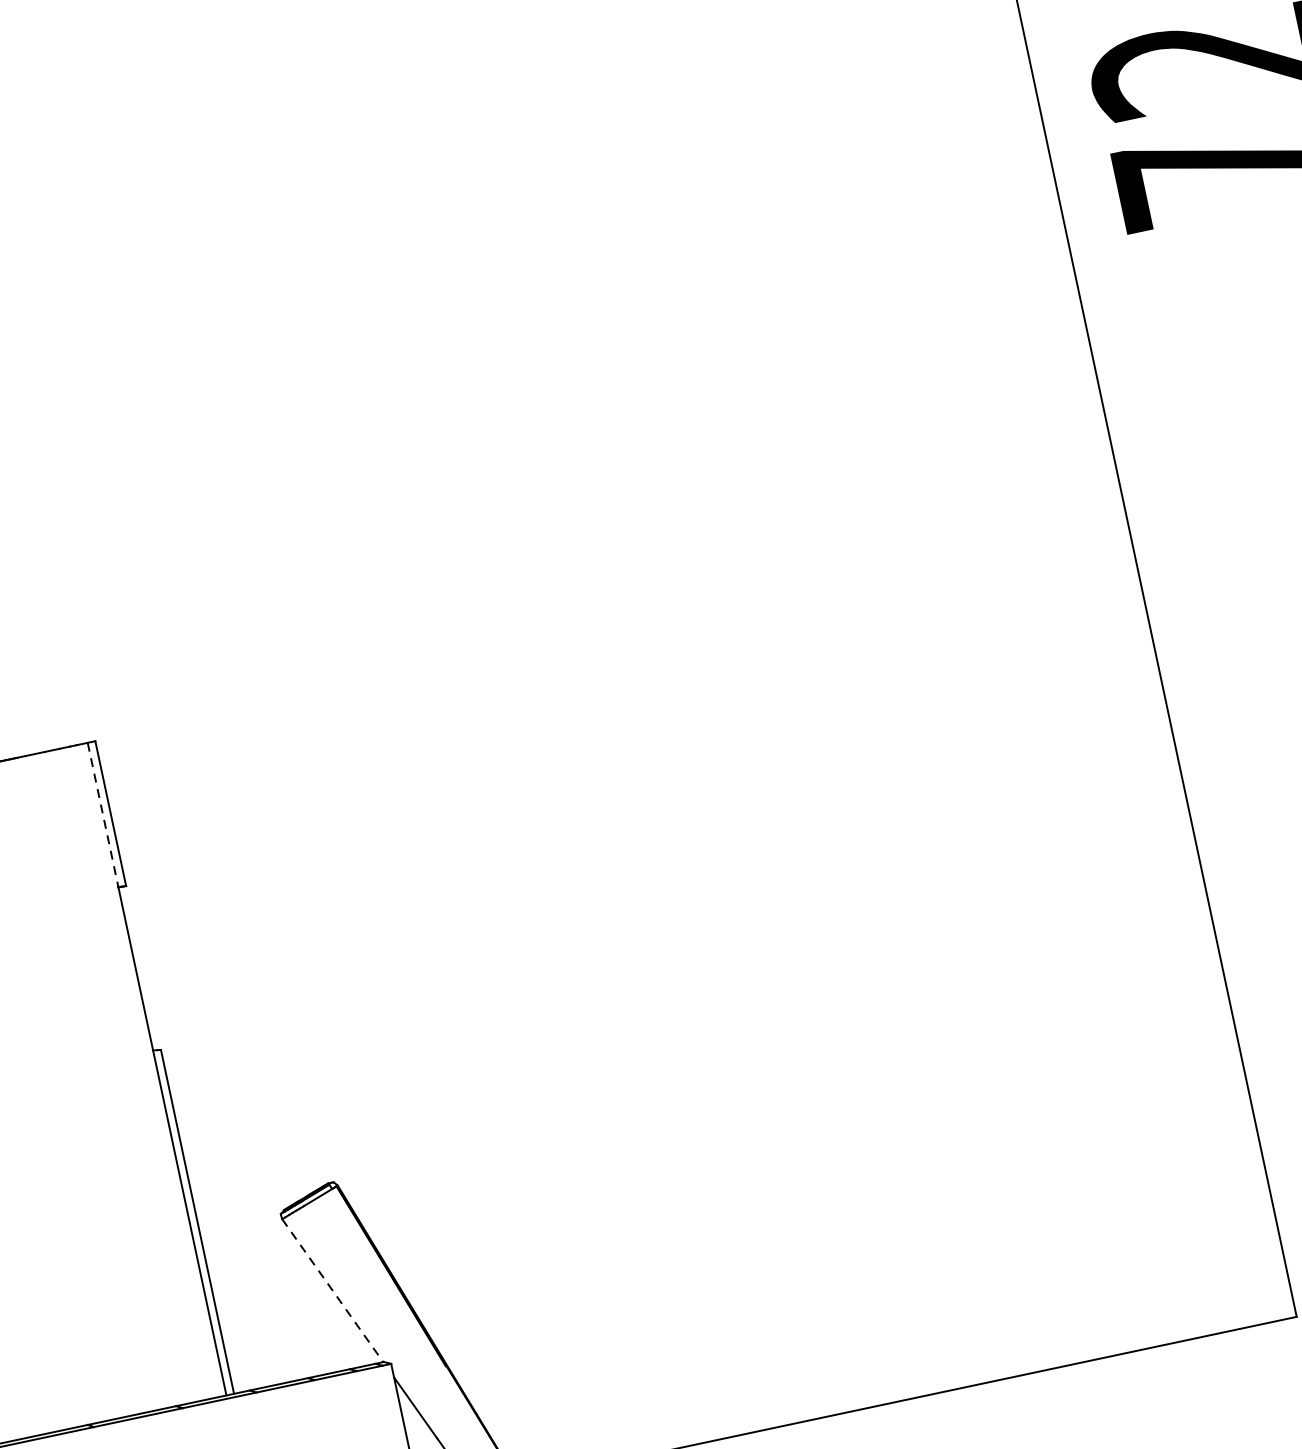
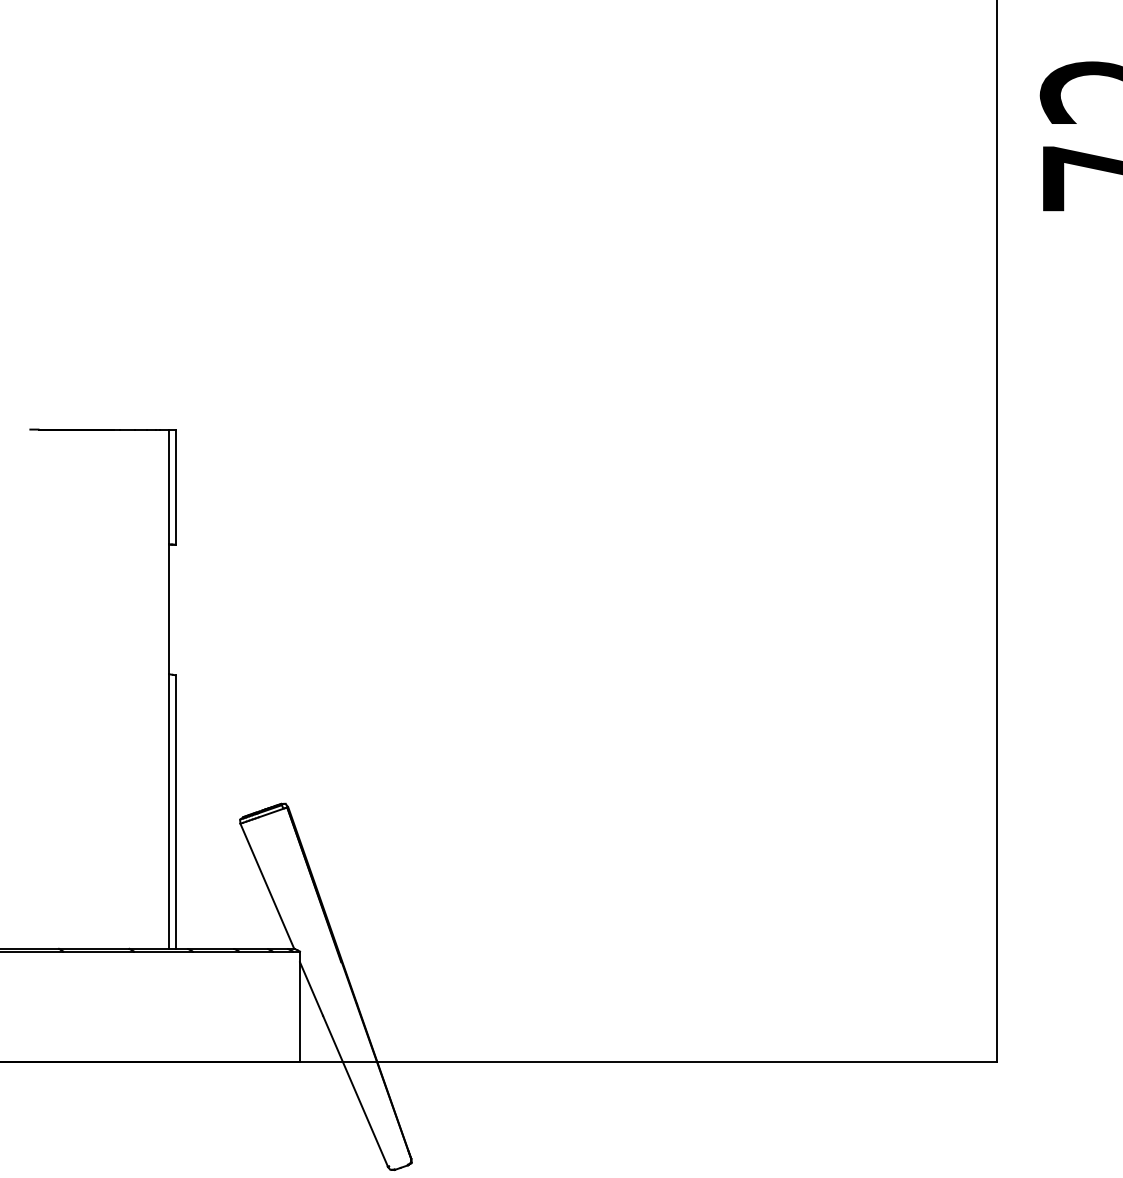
line: (103, 815) -> (169, 487), dashed -> solid
line: (332, 1290) -> (267, 886), dashed -> solid

